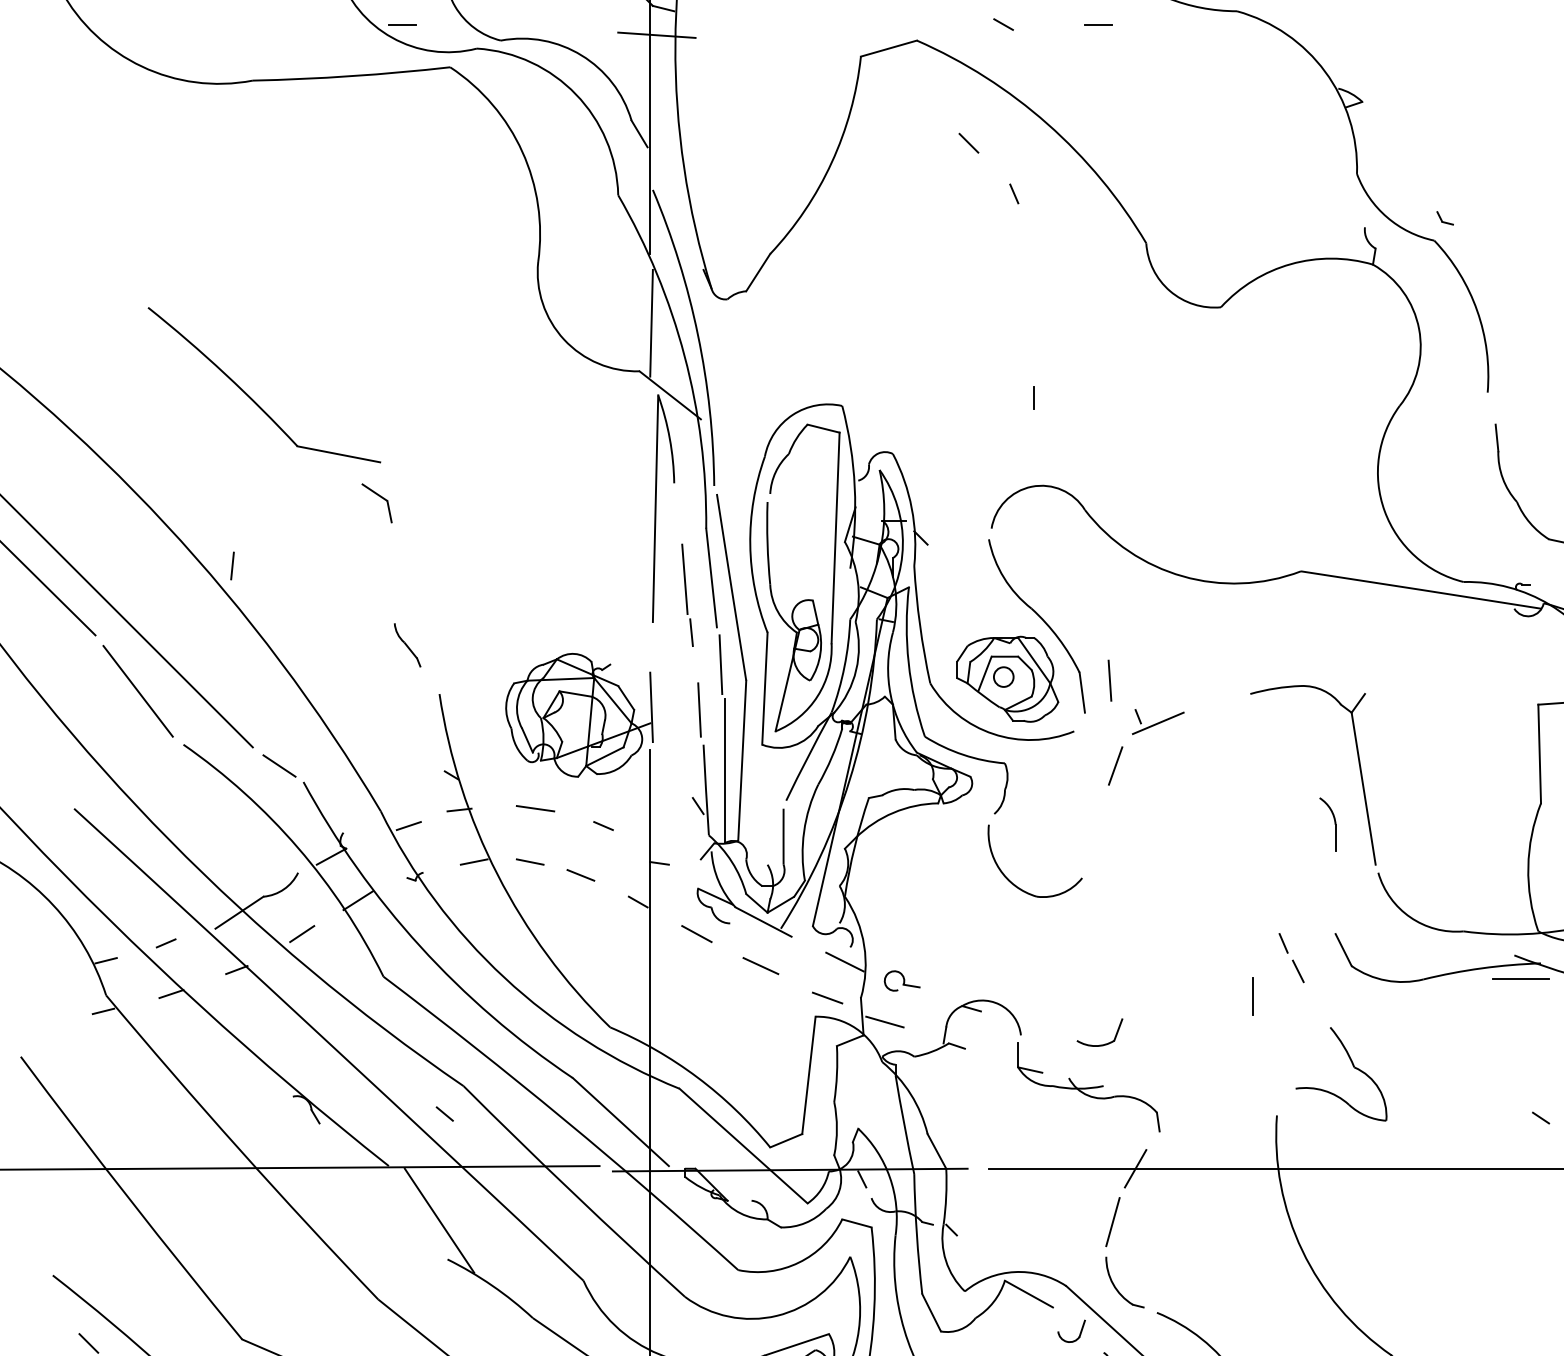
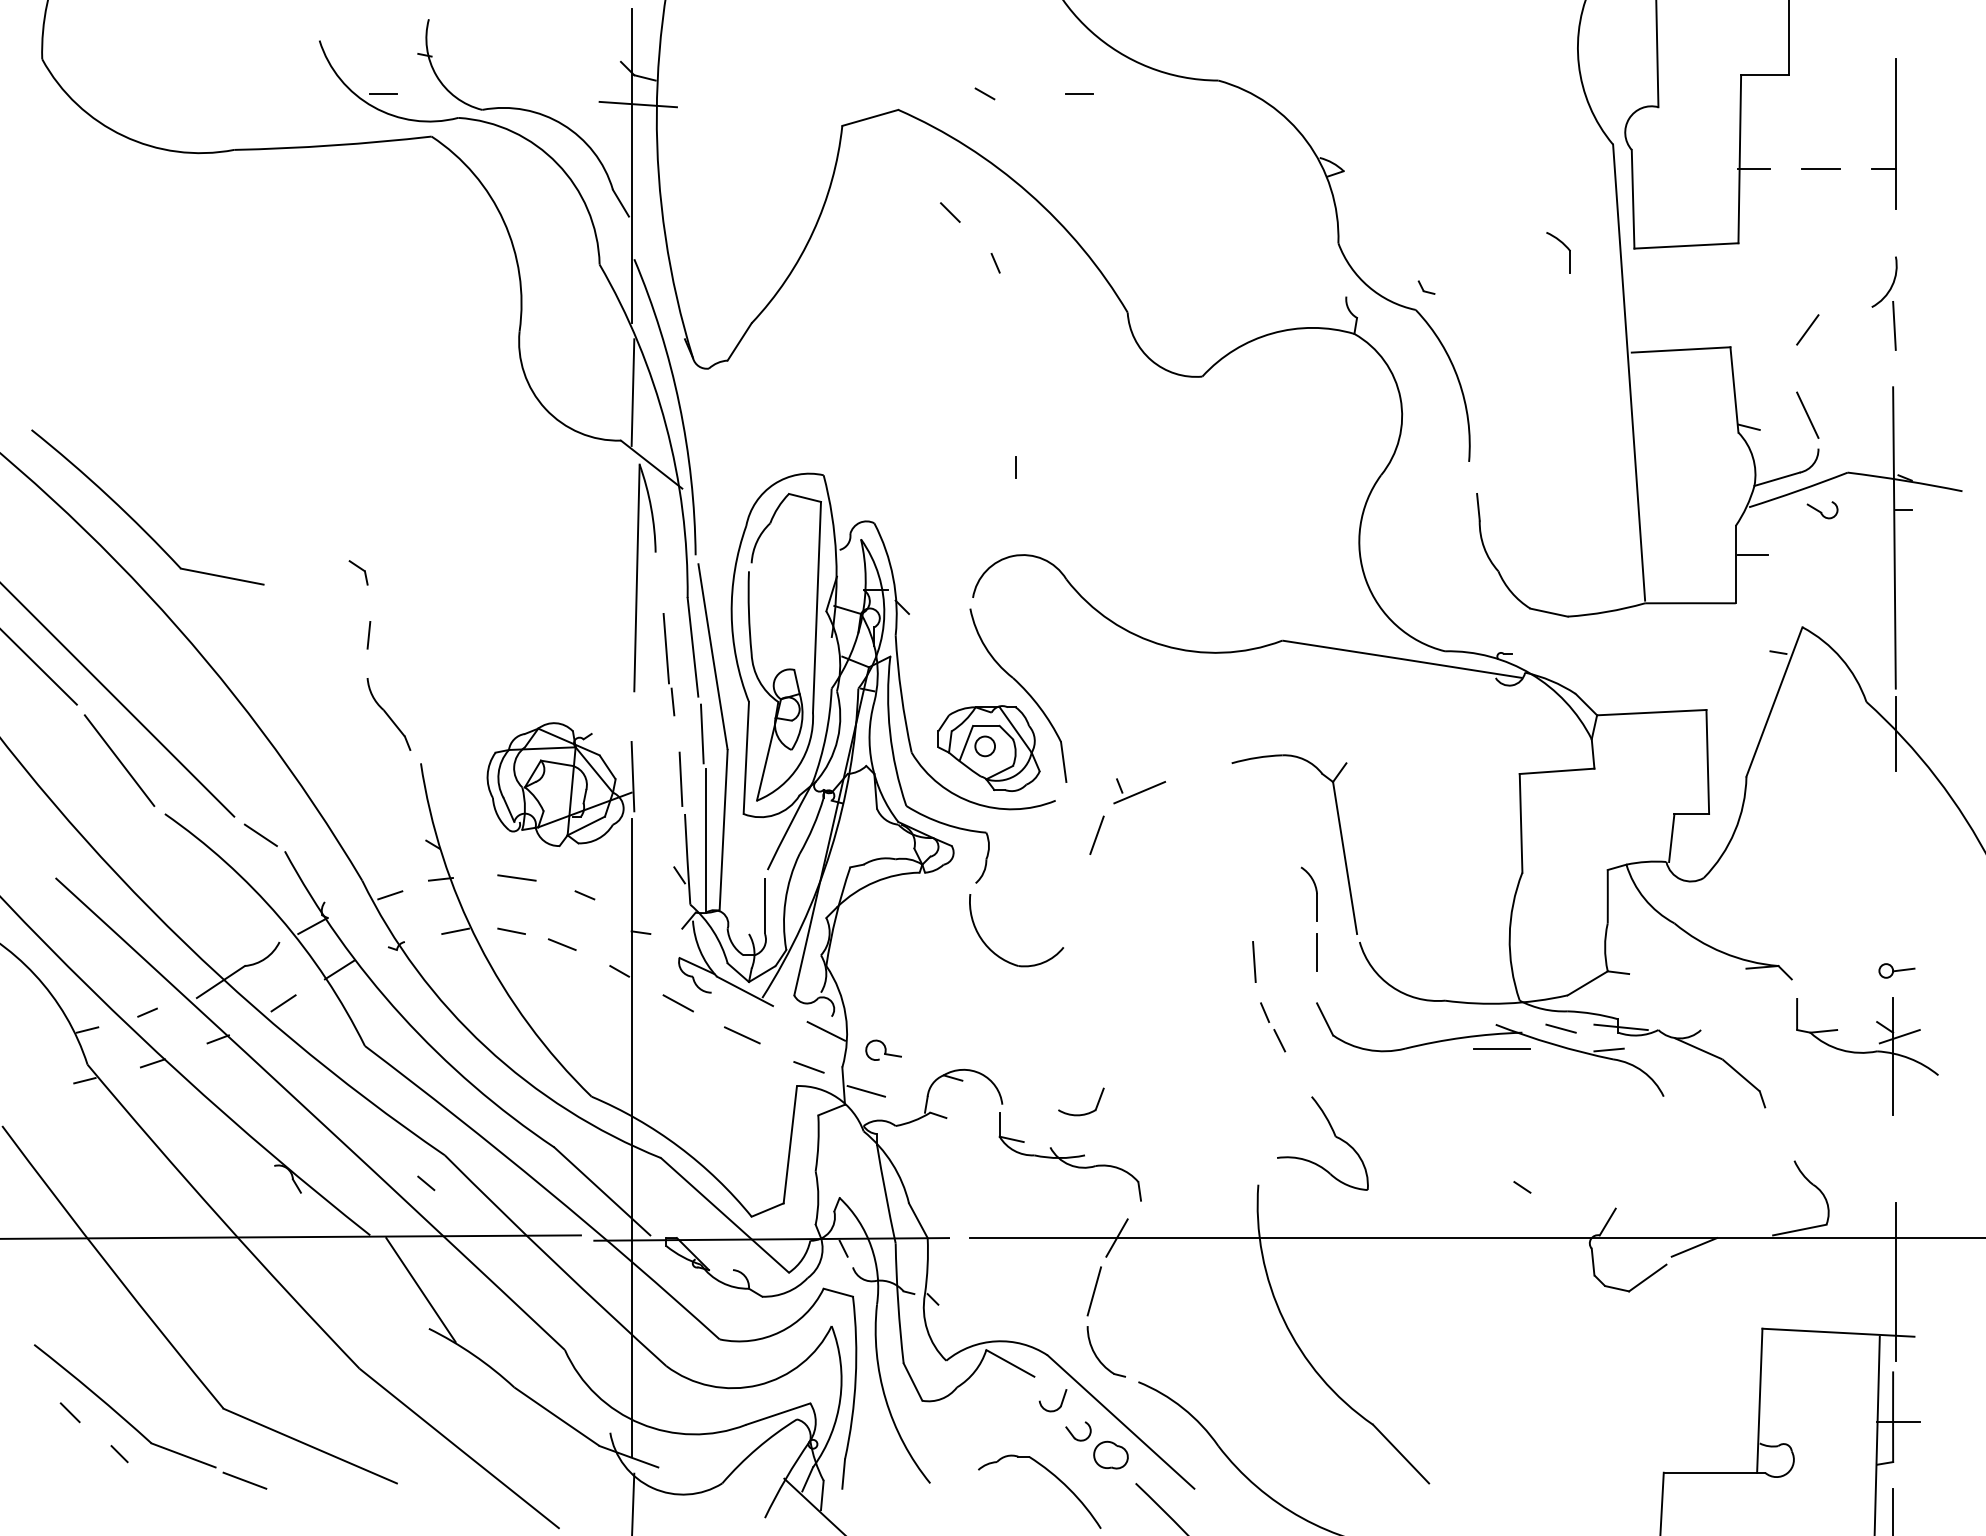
part: (251, 397) -> (134, 519), moved
part: (377, 503) -> (358, 572), size x0.62
line: (232, 566) -> (368, 635), moved
part: (407, 645) -> (388, 714), size x1.67
line: (1110, 680) -> (1254, 961), moved
line: (1252, 996) -> (1316, 952), moved

